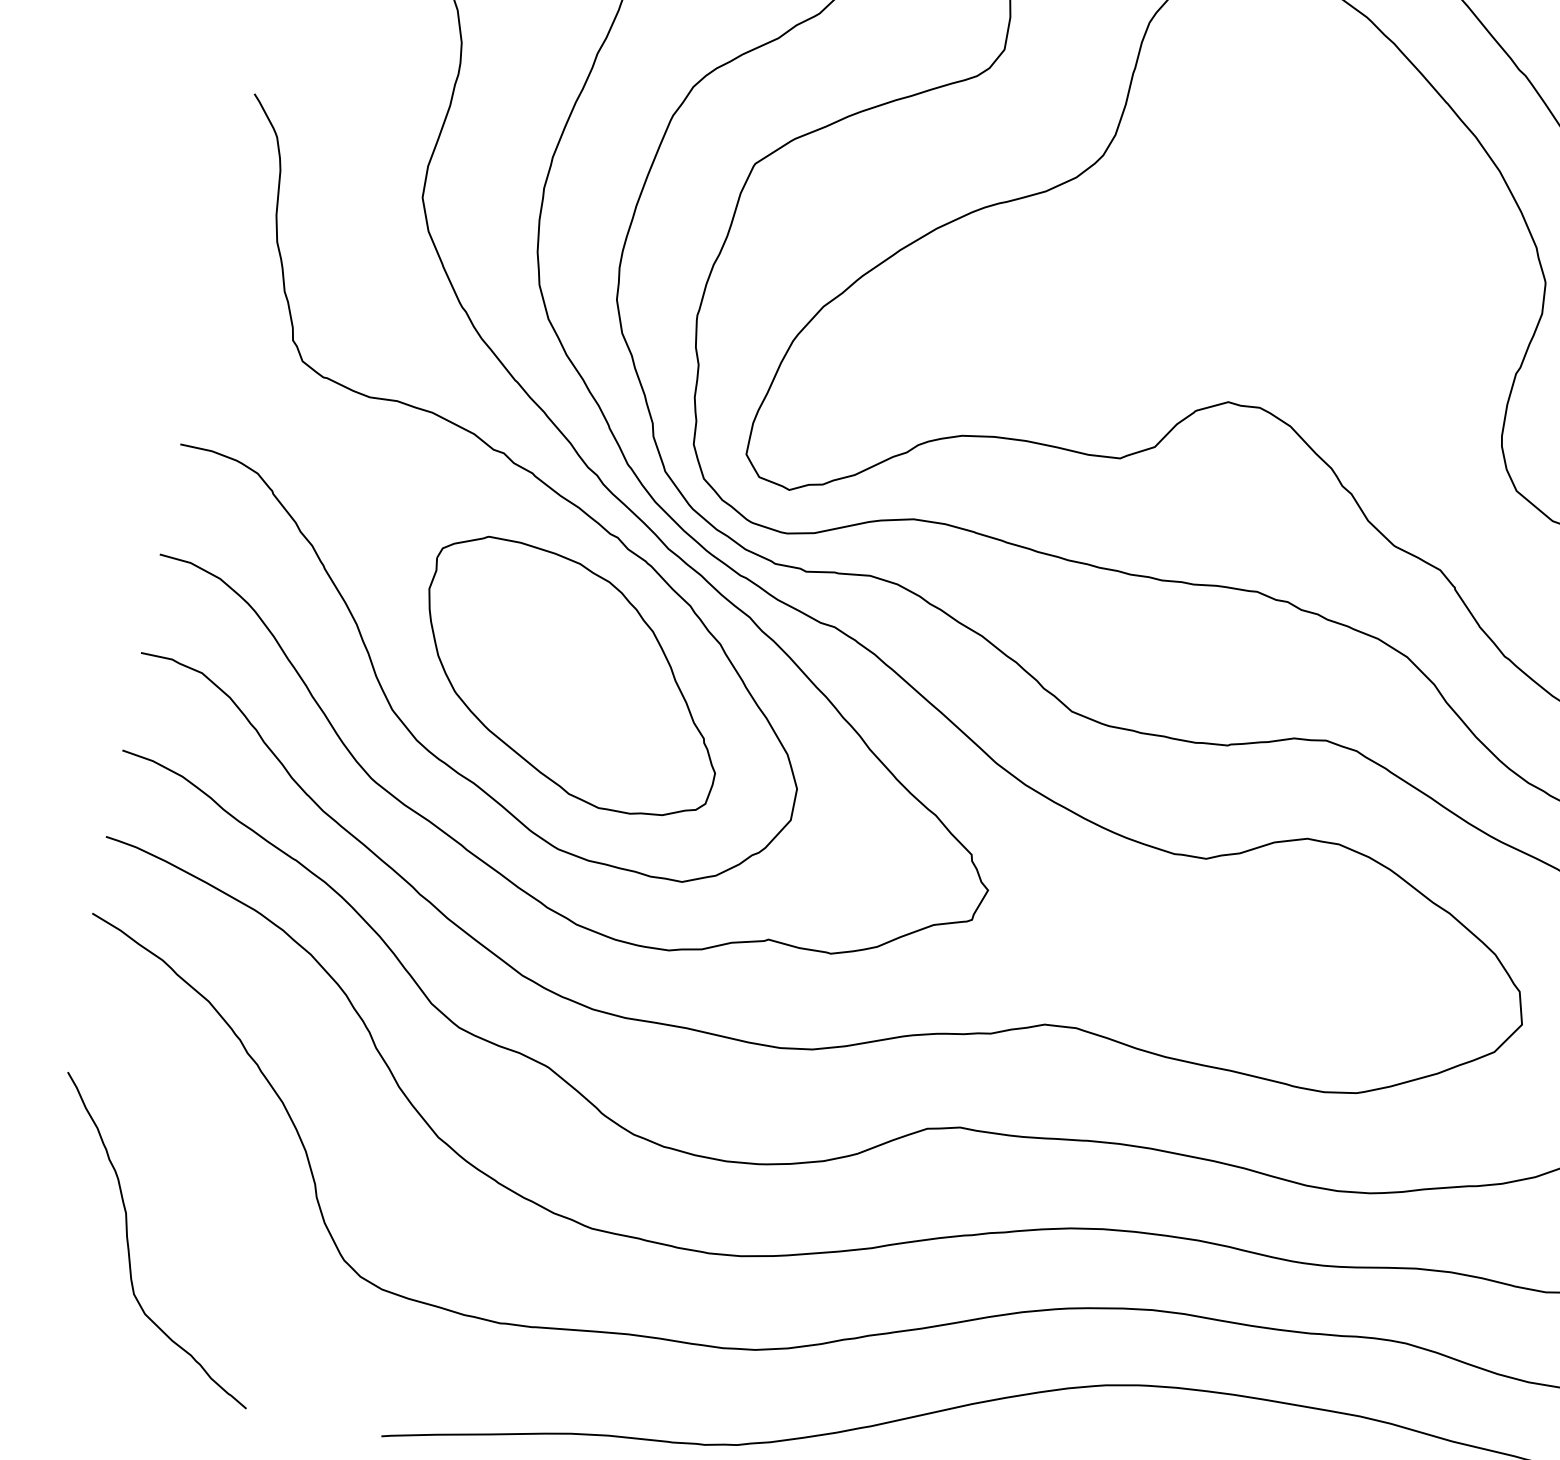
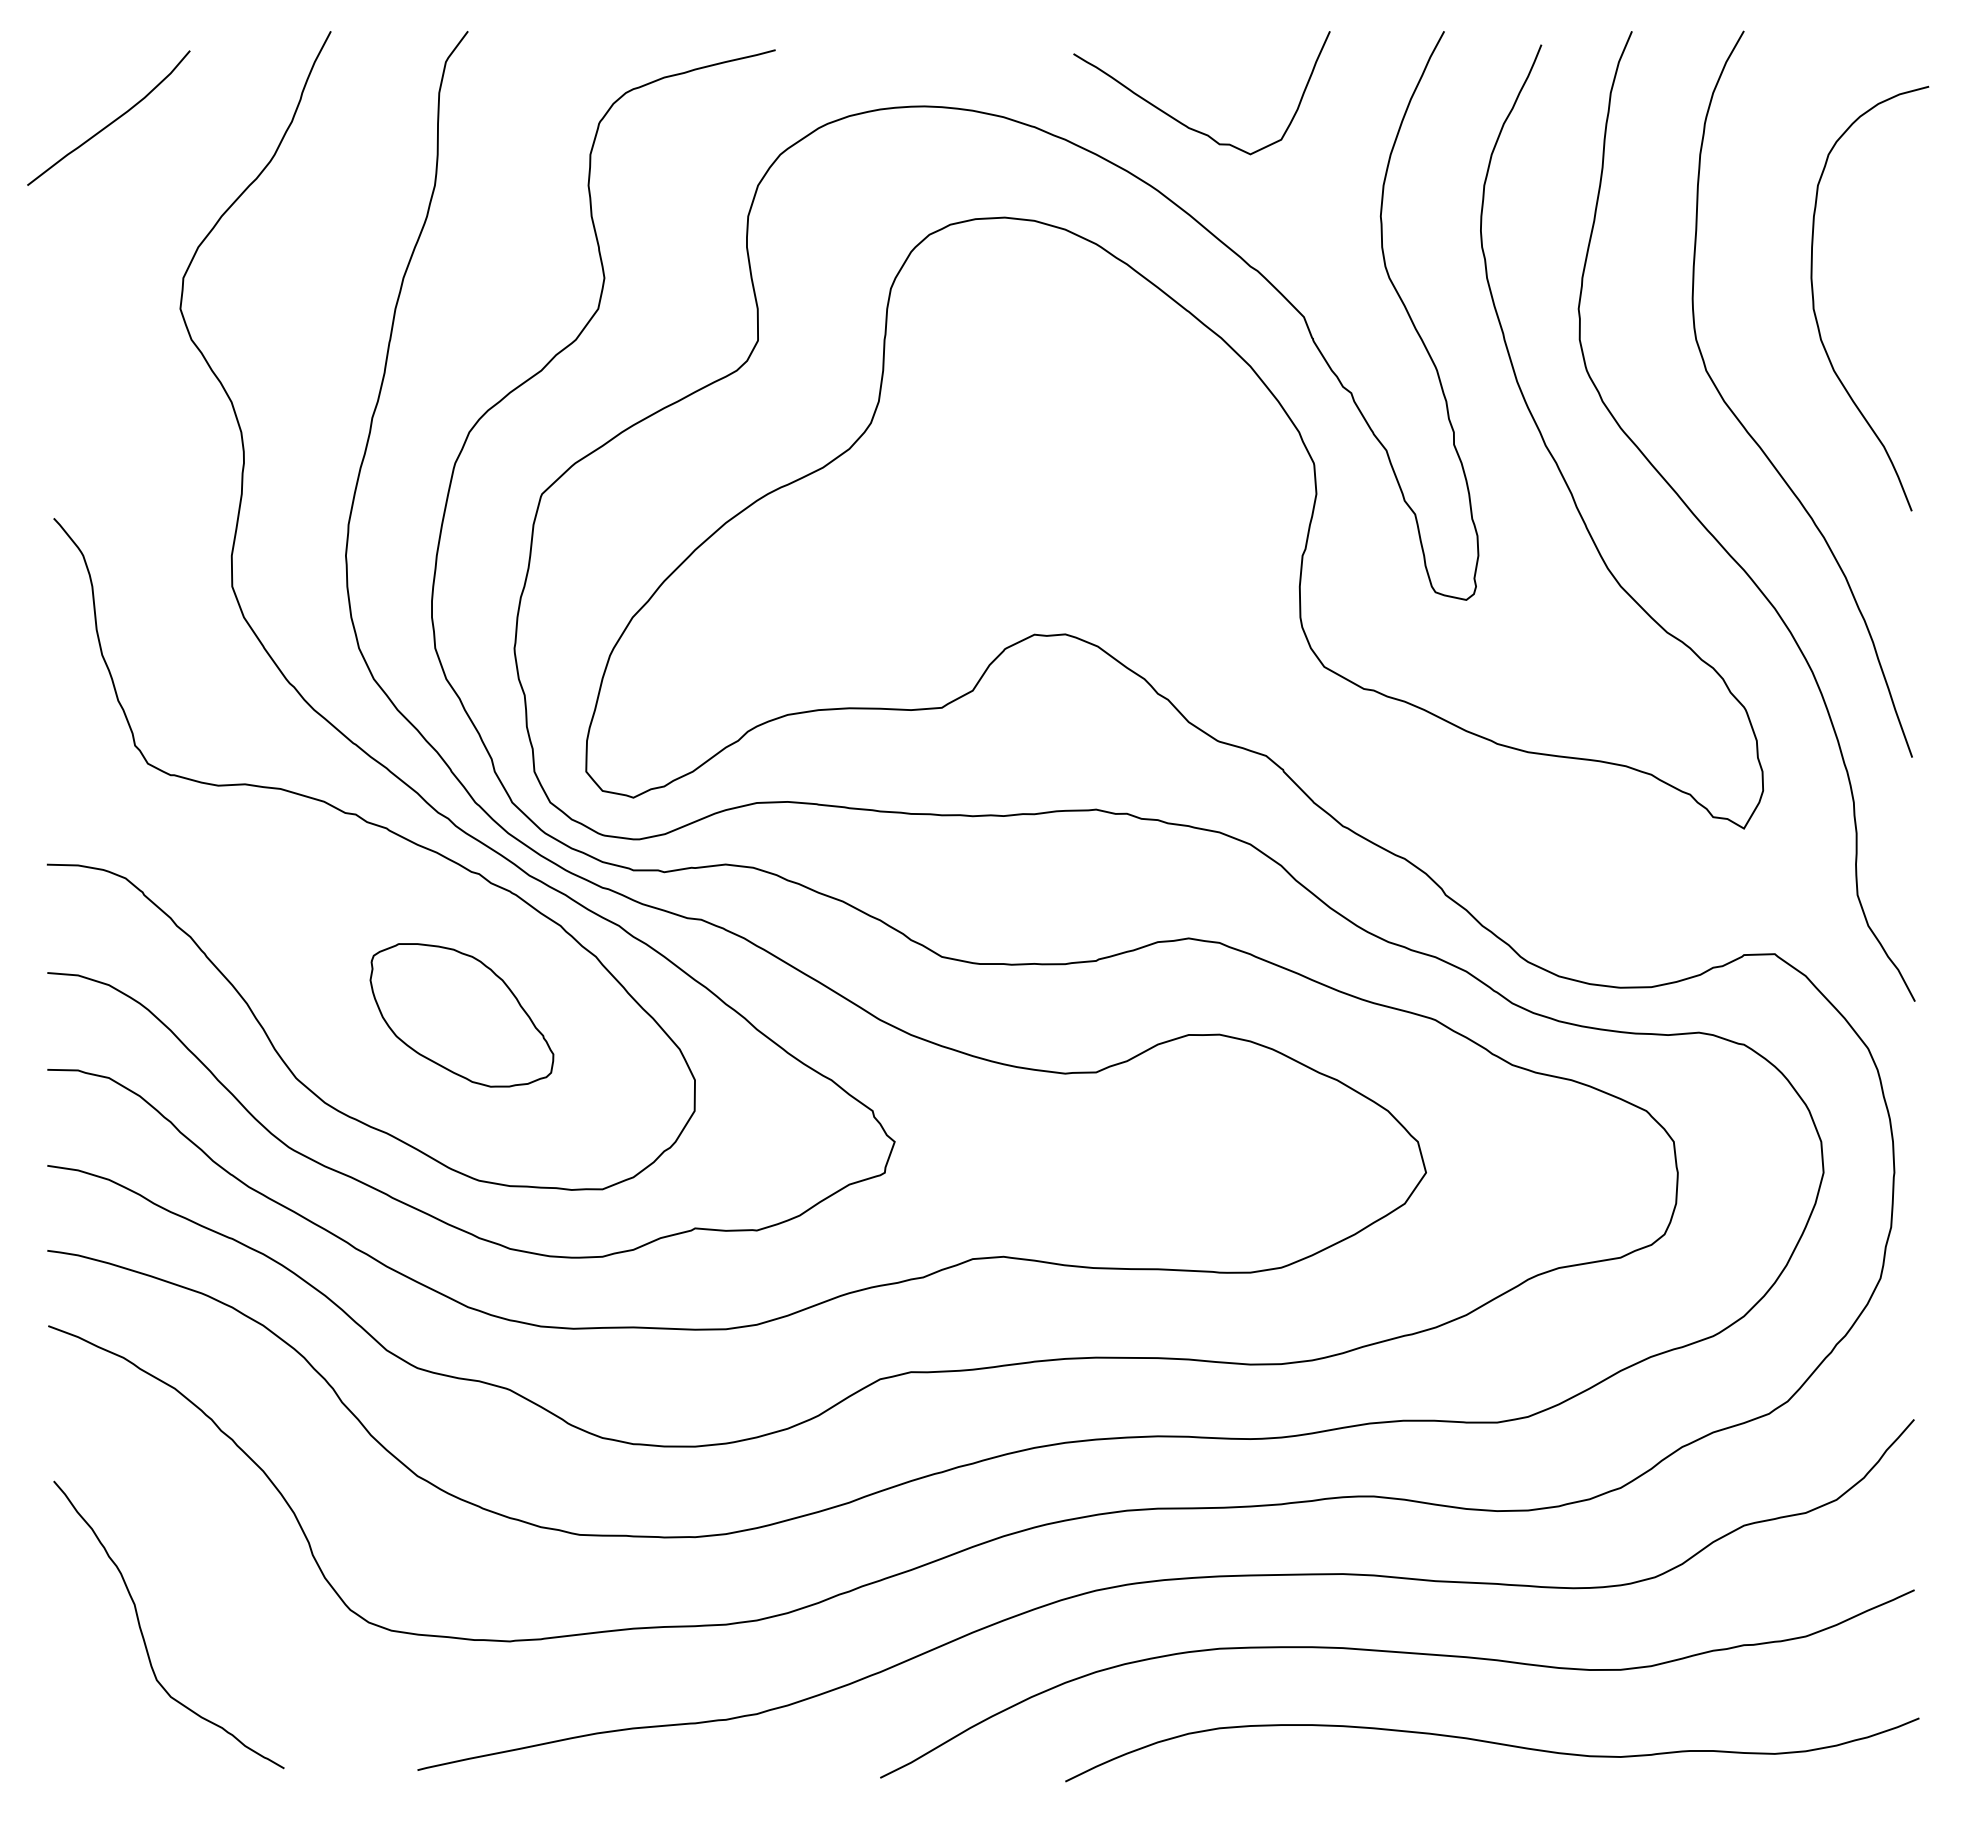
part: (572, 677) -> (461, 1015), size x0.6

